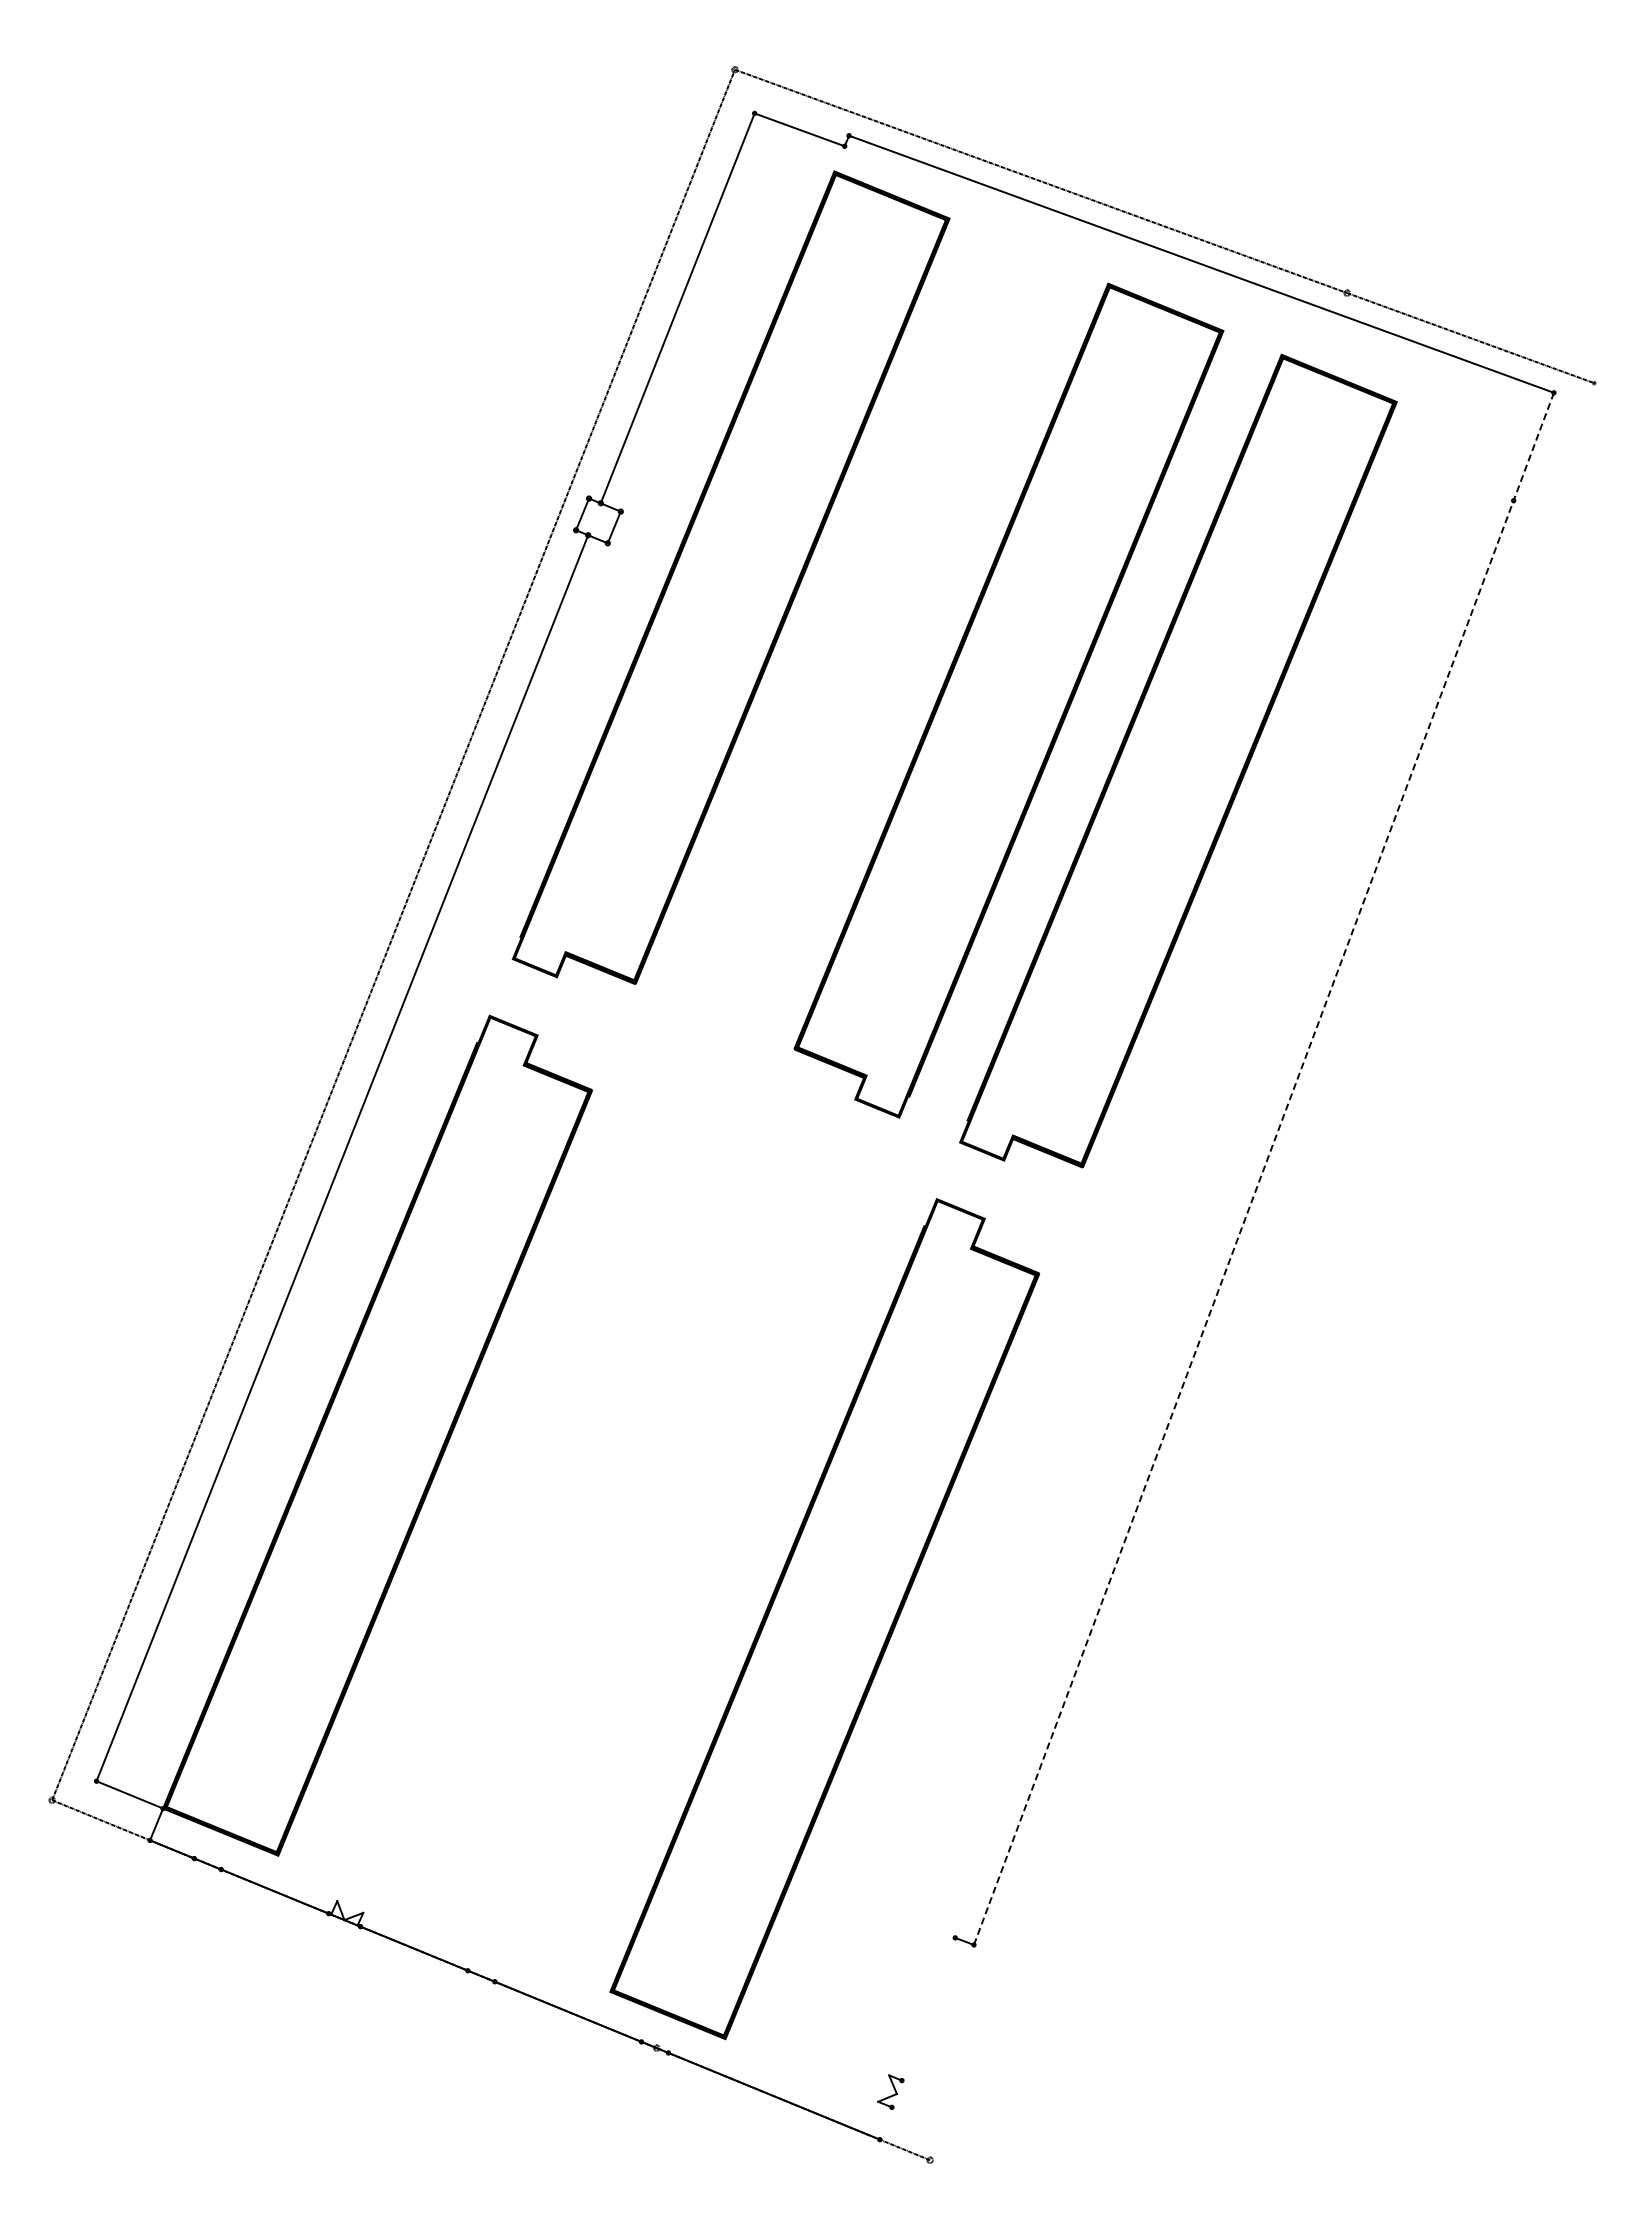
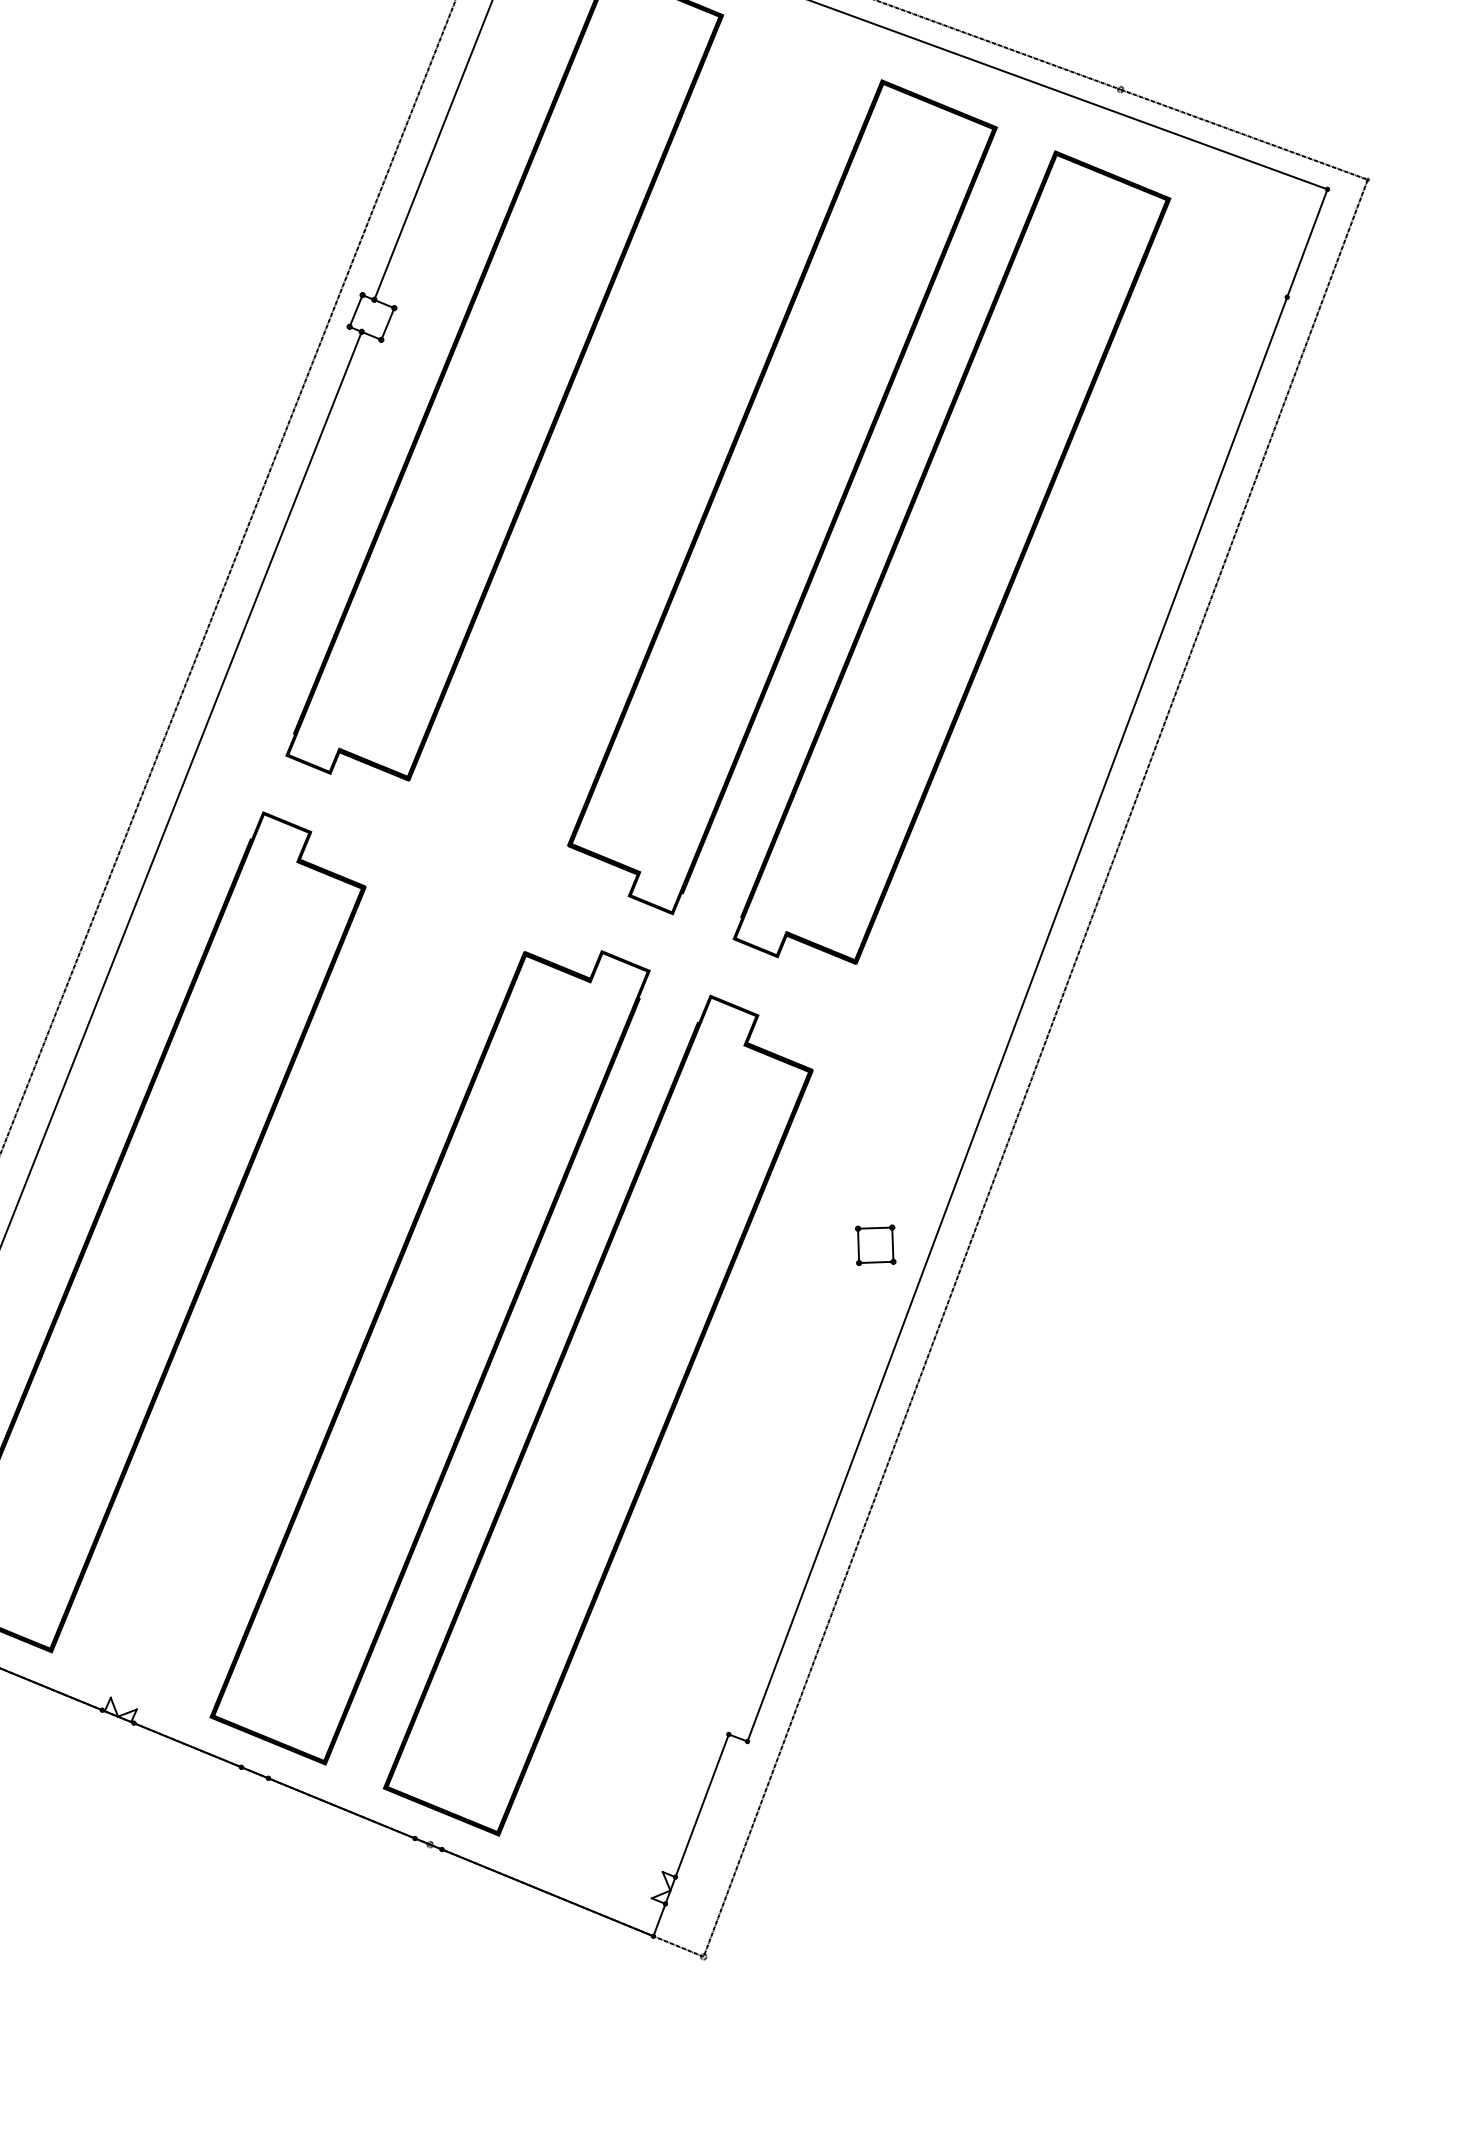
line: (1263, 1169) -> (1037, 966), dashed -> solid
line: (1262, 1271) -> (1036, 1068), added
part: (1101, 1448) -> (875, 1245), added
part: (656, 1561) -> (430, 1358), added
line: (917, 2038) -> (691, 1835), added

